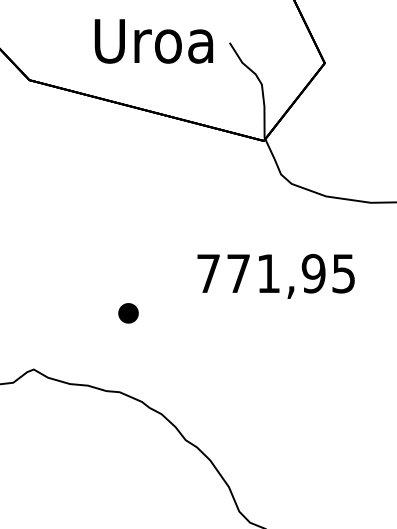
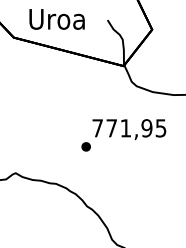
text: (152, 41) -> (56, 19), moved
part: (127, 312) -> (85, 146), moved

